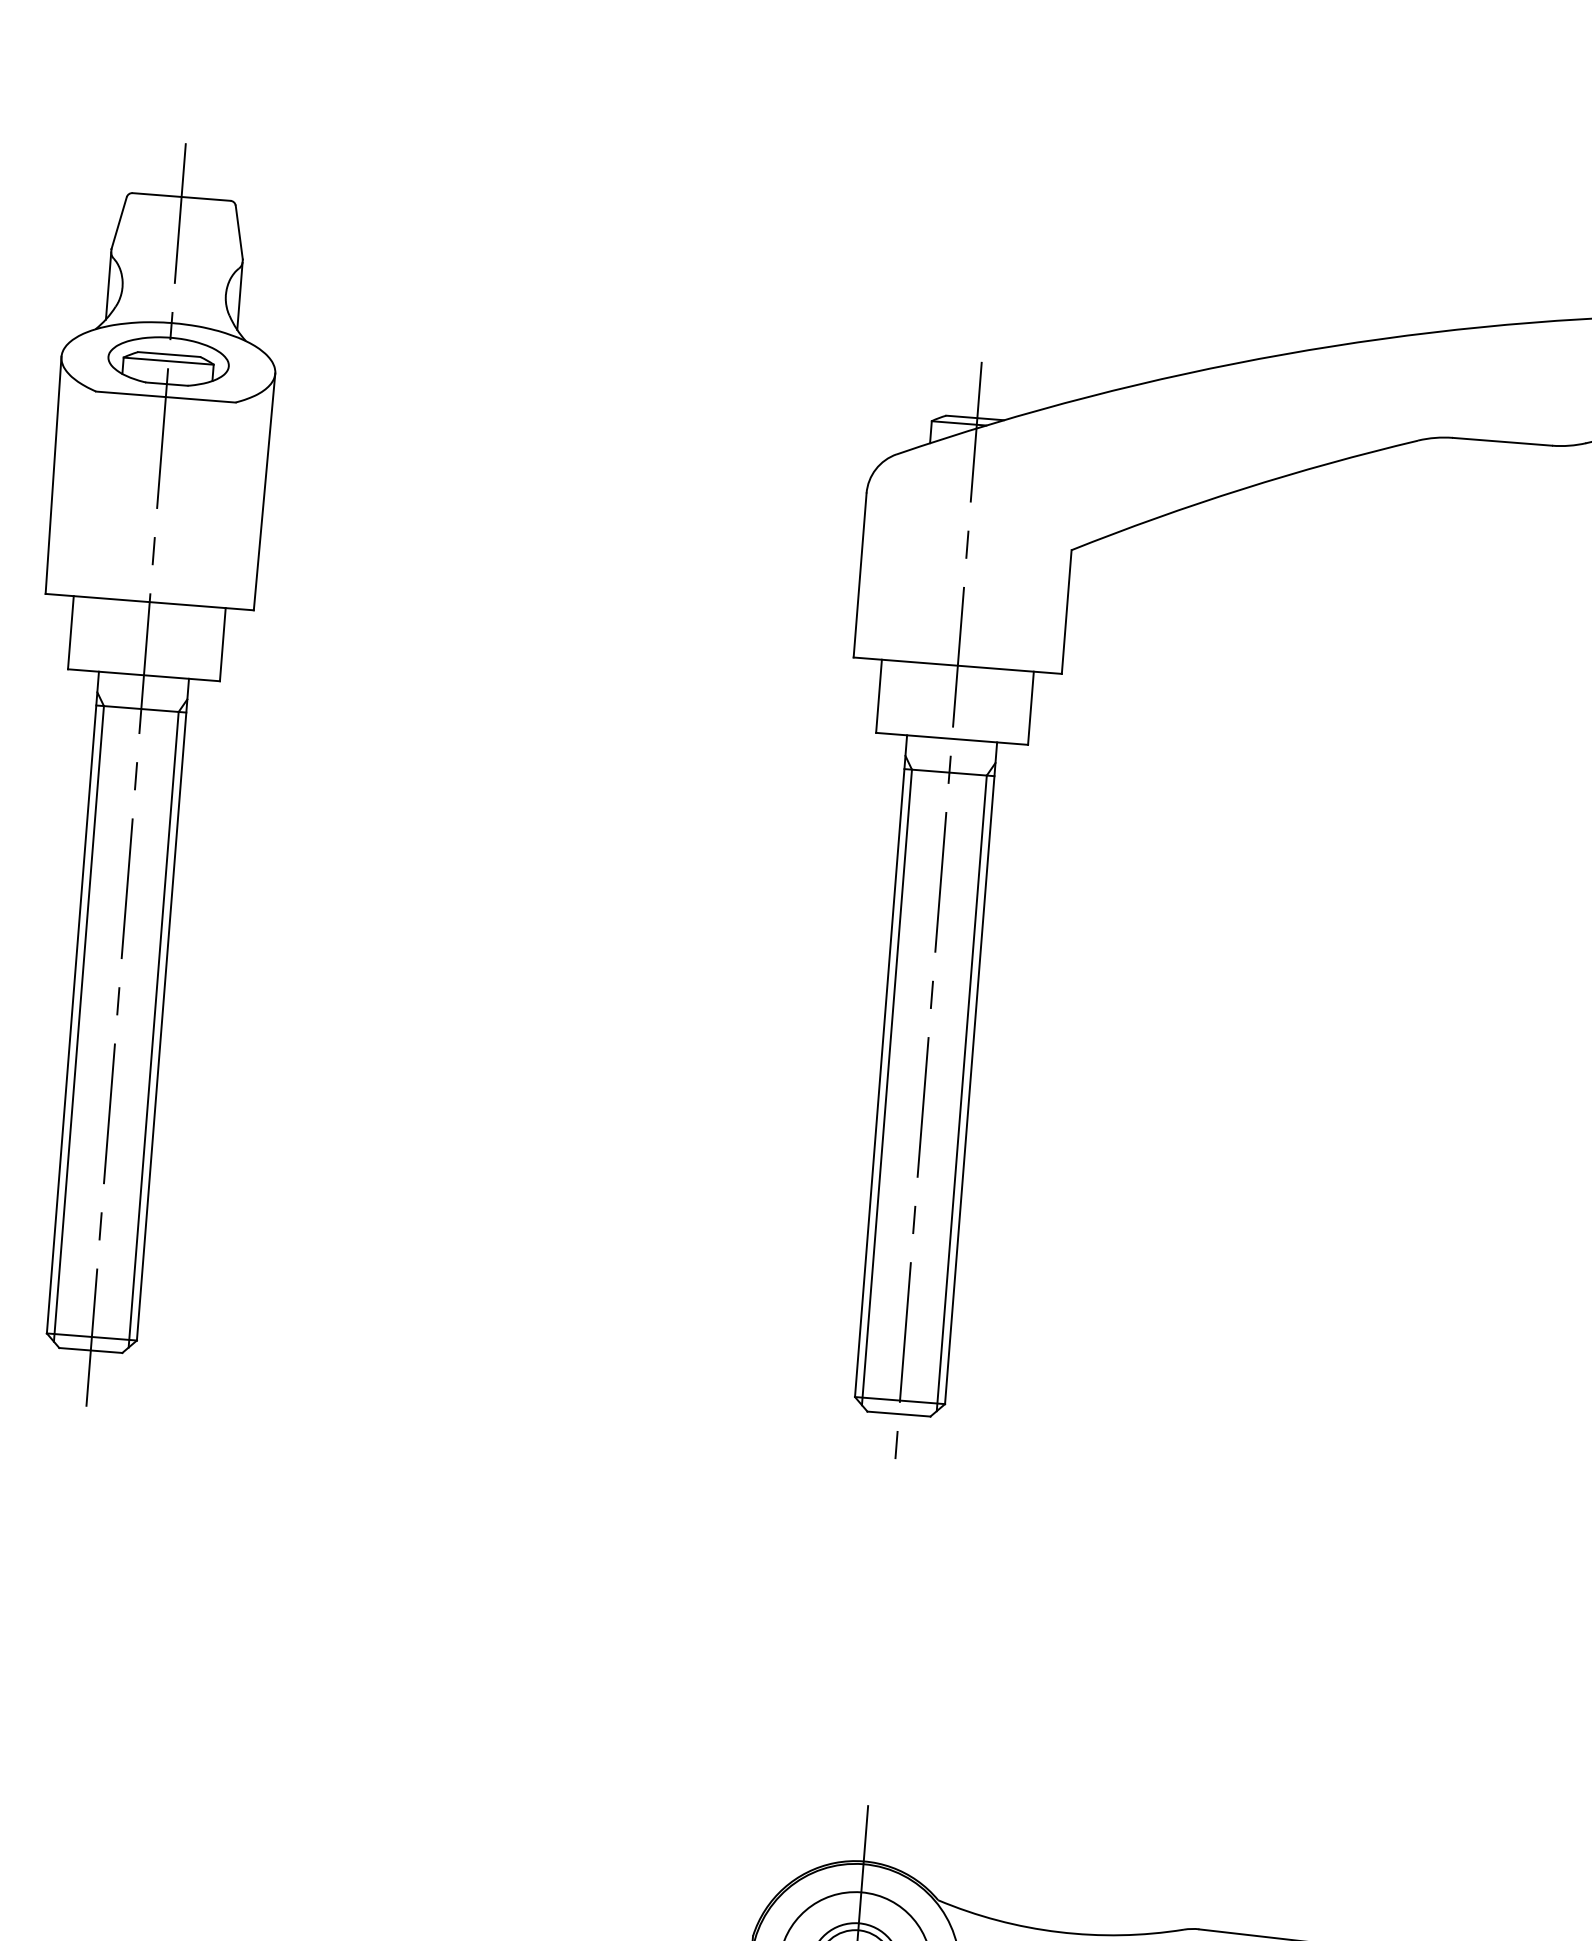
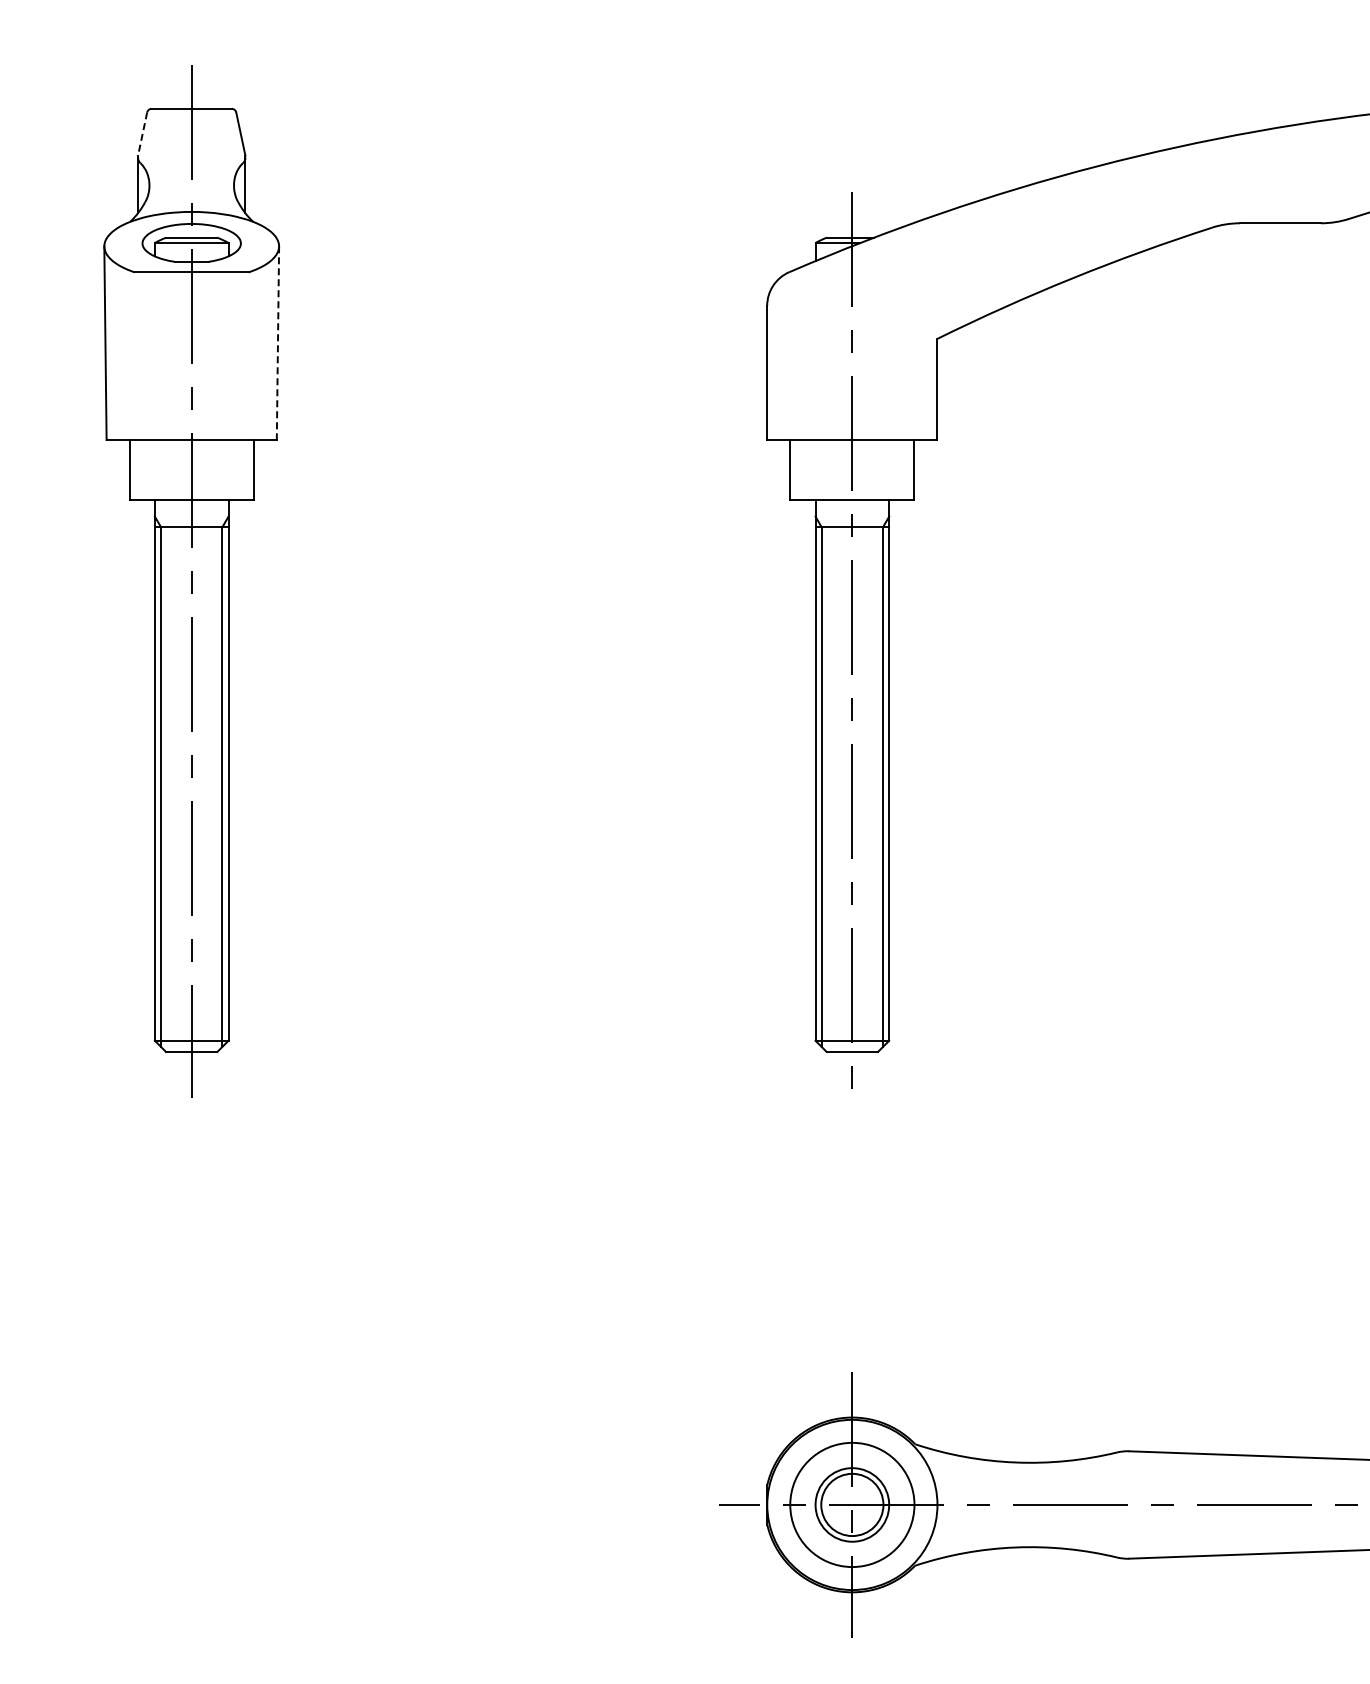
line: (118, 223) -> (142, 134), solid -> dashed
line: (263, 492) -> (277, 343), solid -> dashed

